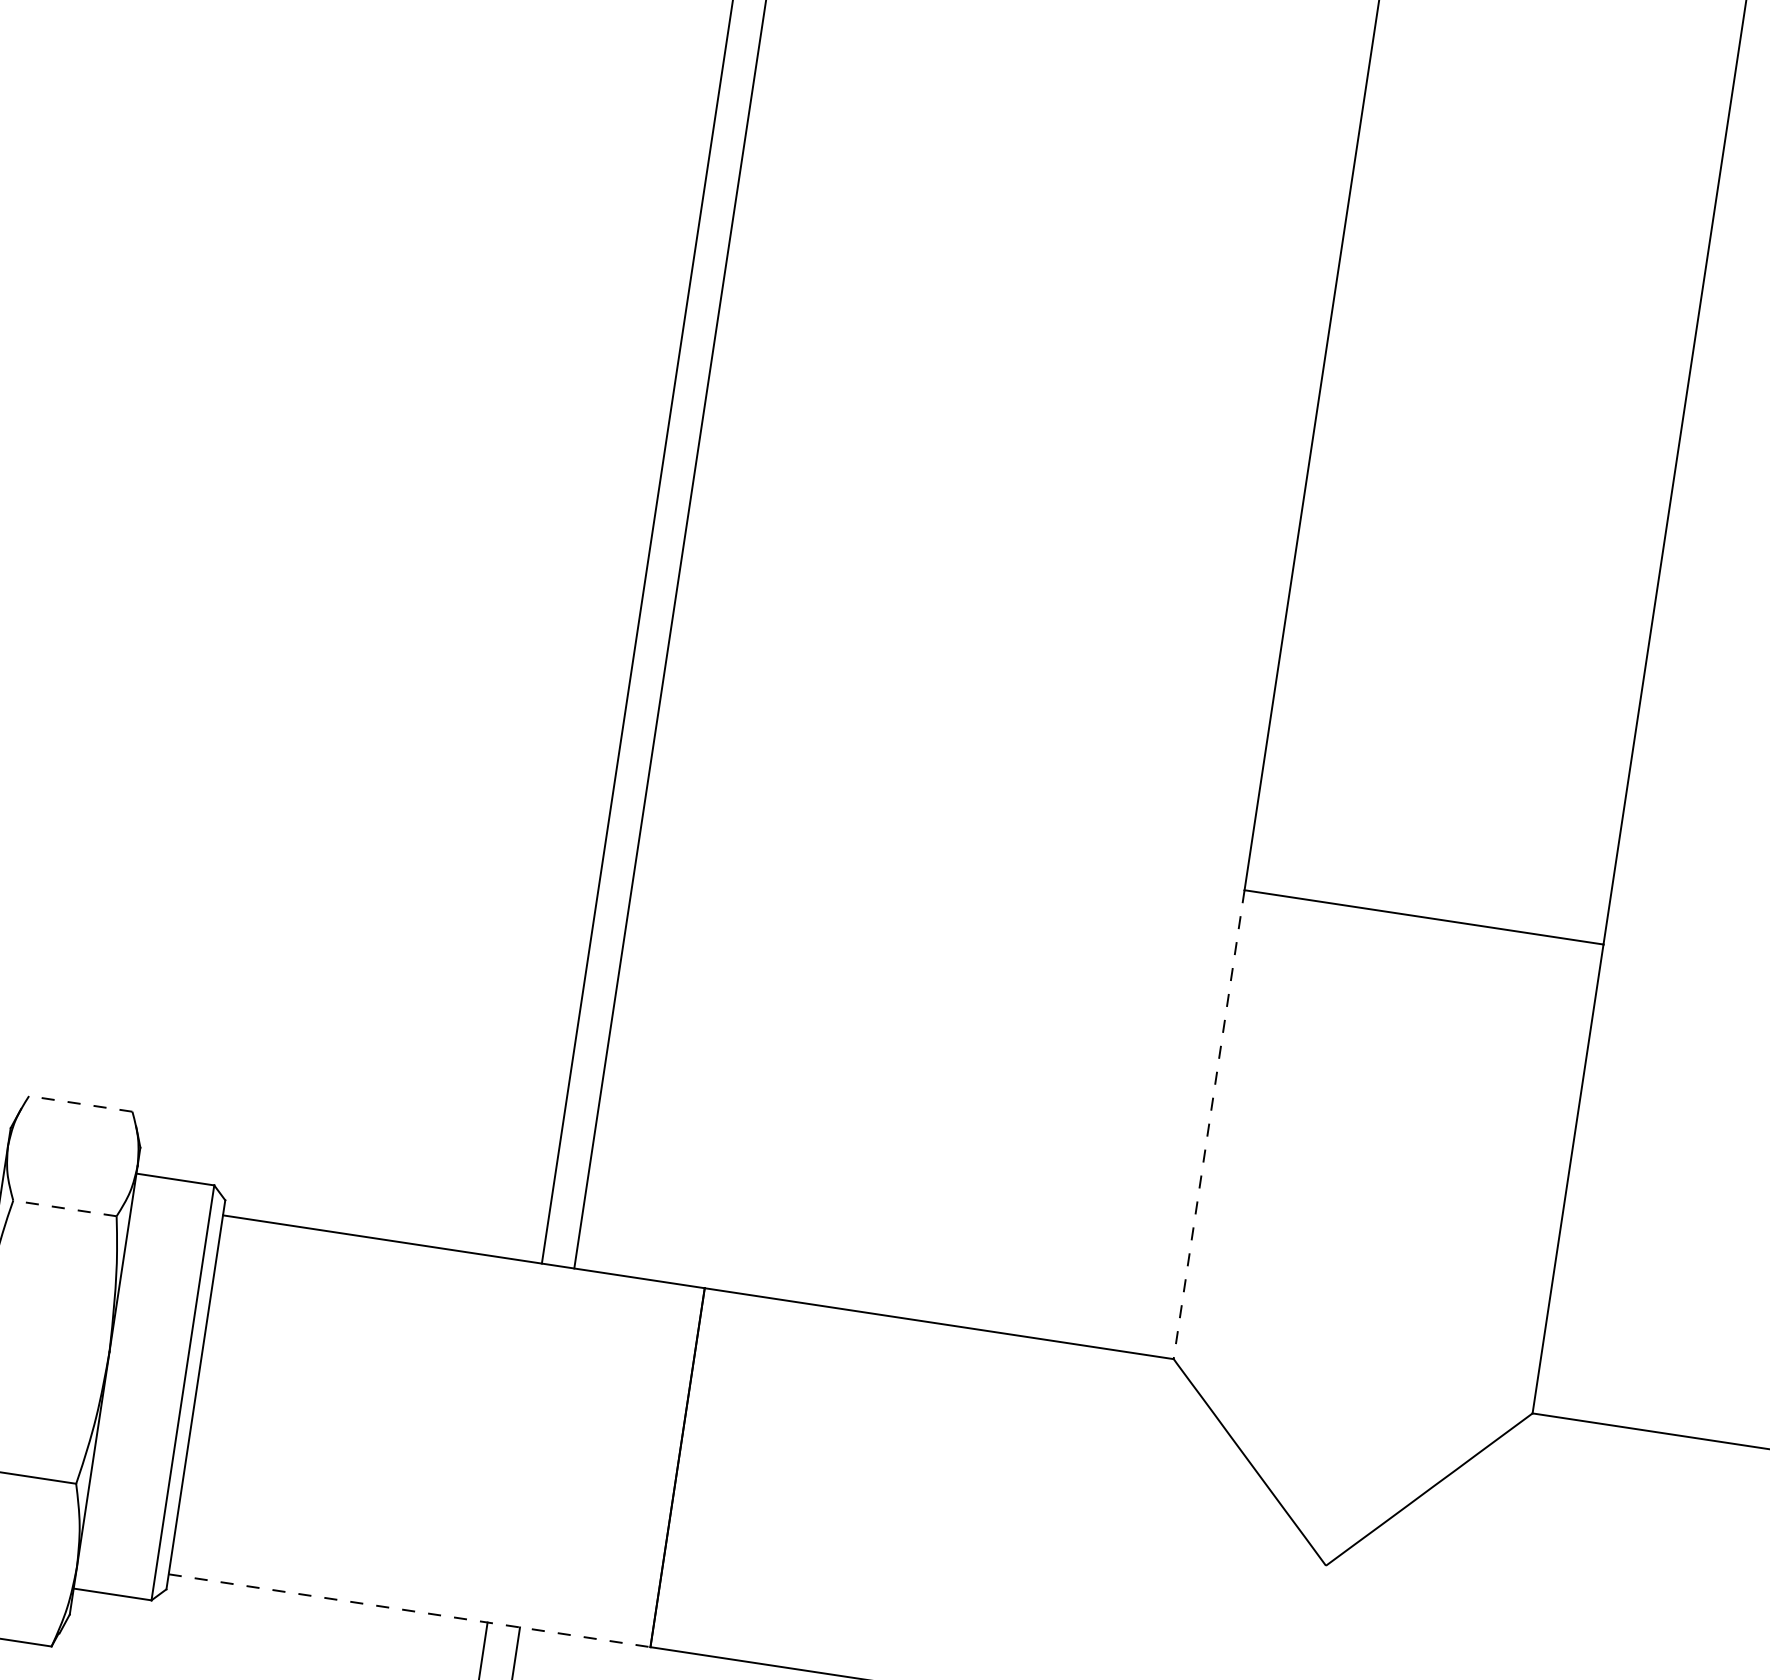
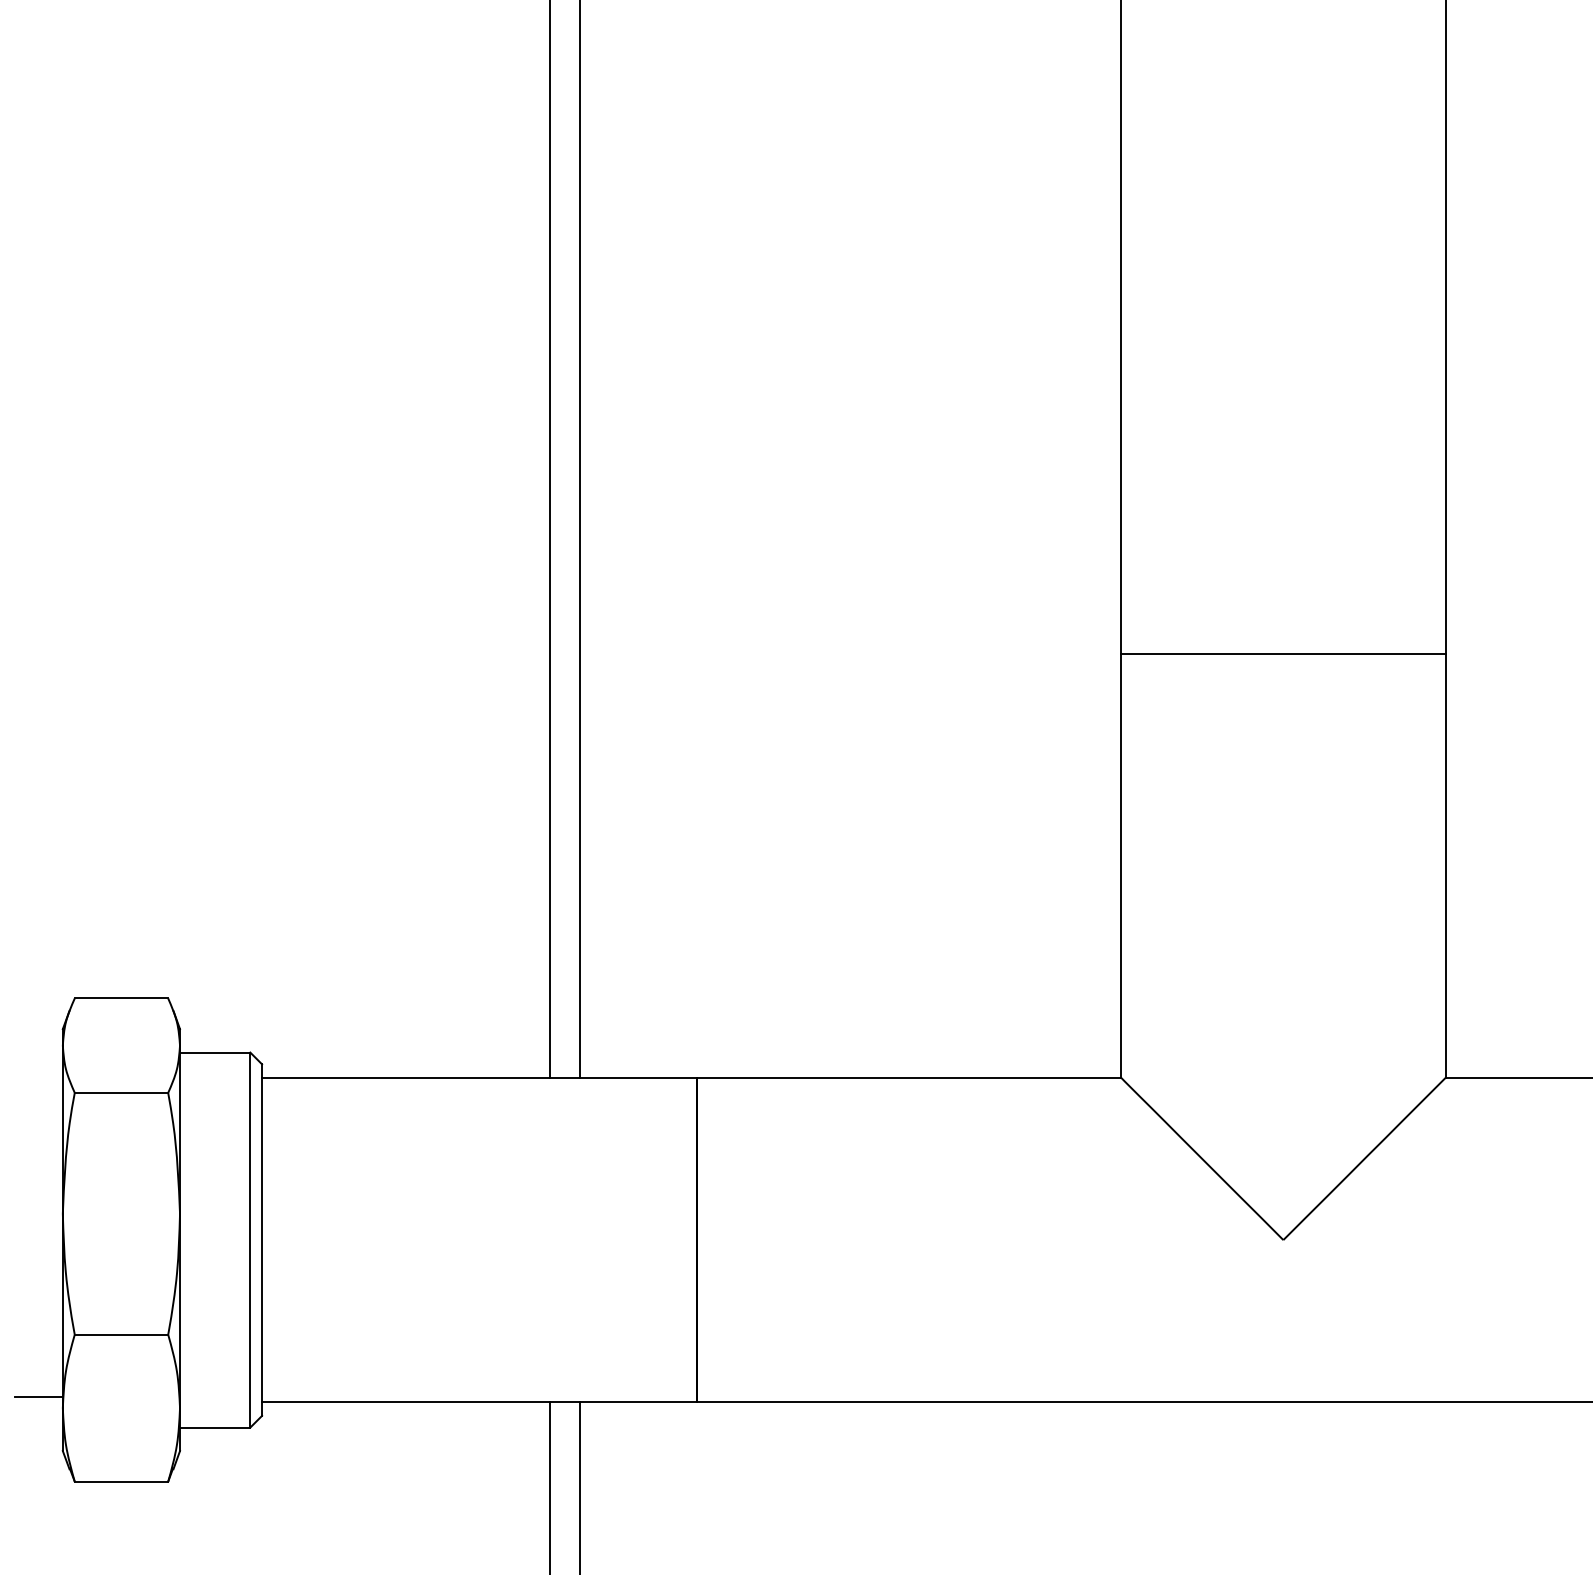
line: (80, 1103) -> (121, 998), dashed -> solid
line: (1209, 1125) -> (1121, 866), dashed -> solid
line: (65, 1207) -> (121, 1092), dashed -> solid
line: (409, 1610) -> (479, 1402), dashed -> solid

